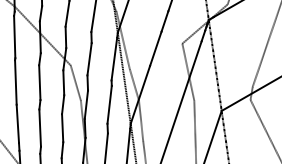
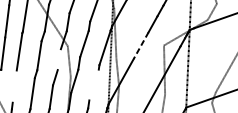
line: (155, 49) -> (140, 46), solid -> dashed
line: (63, 82) -> (59, 59), removed
line: (109, 104) -> (93, 84), removed
line: (17, 123) -> (14, 86), removed

